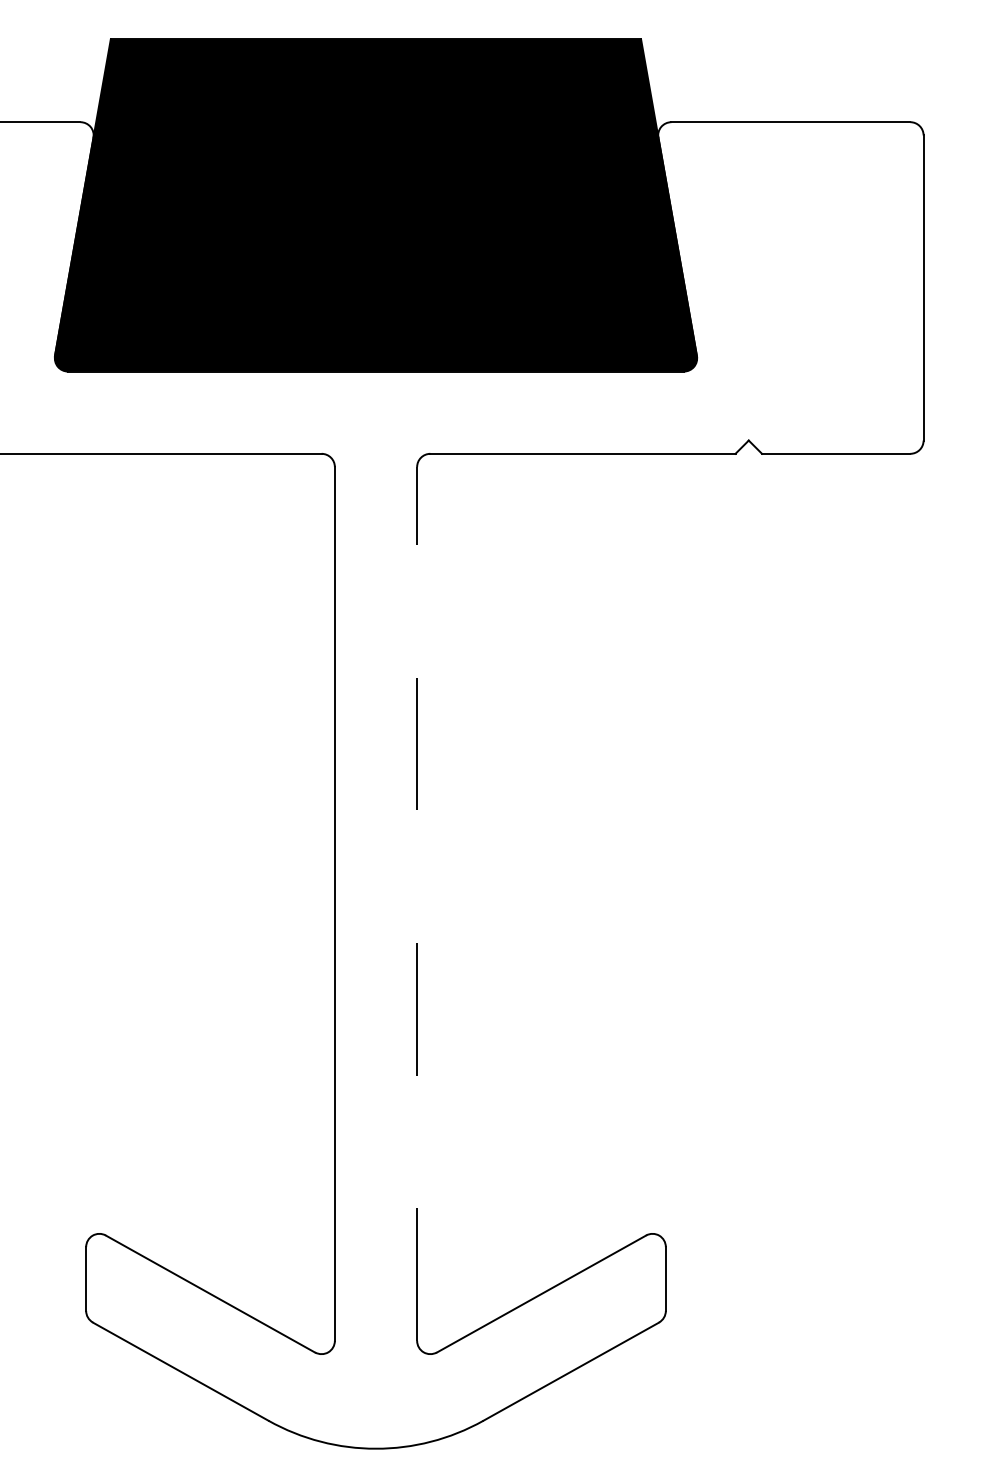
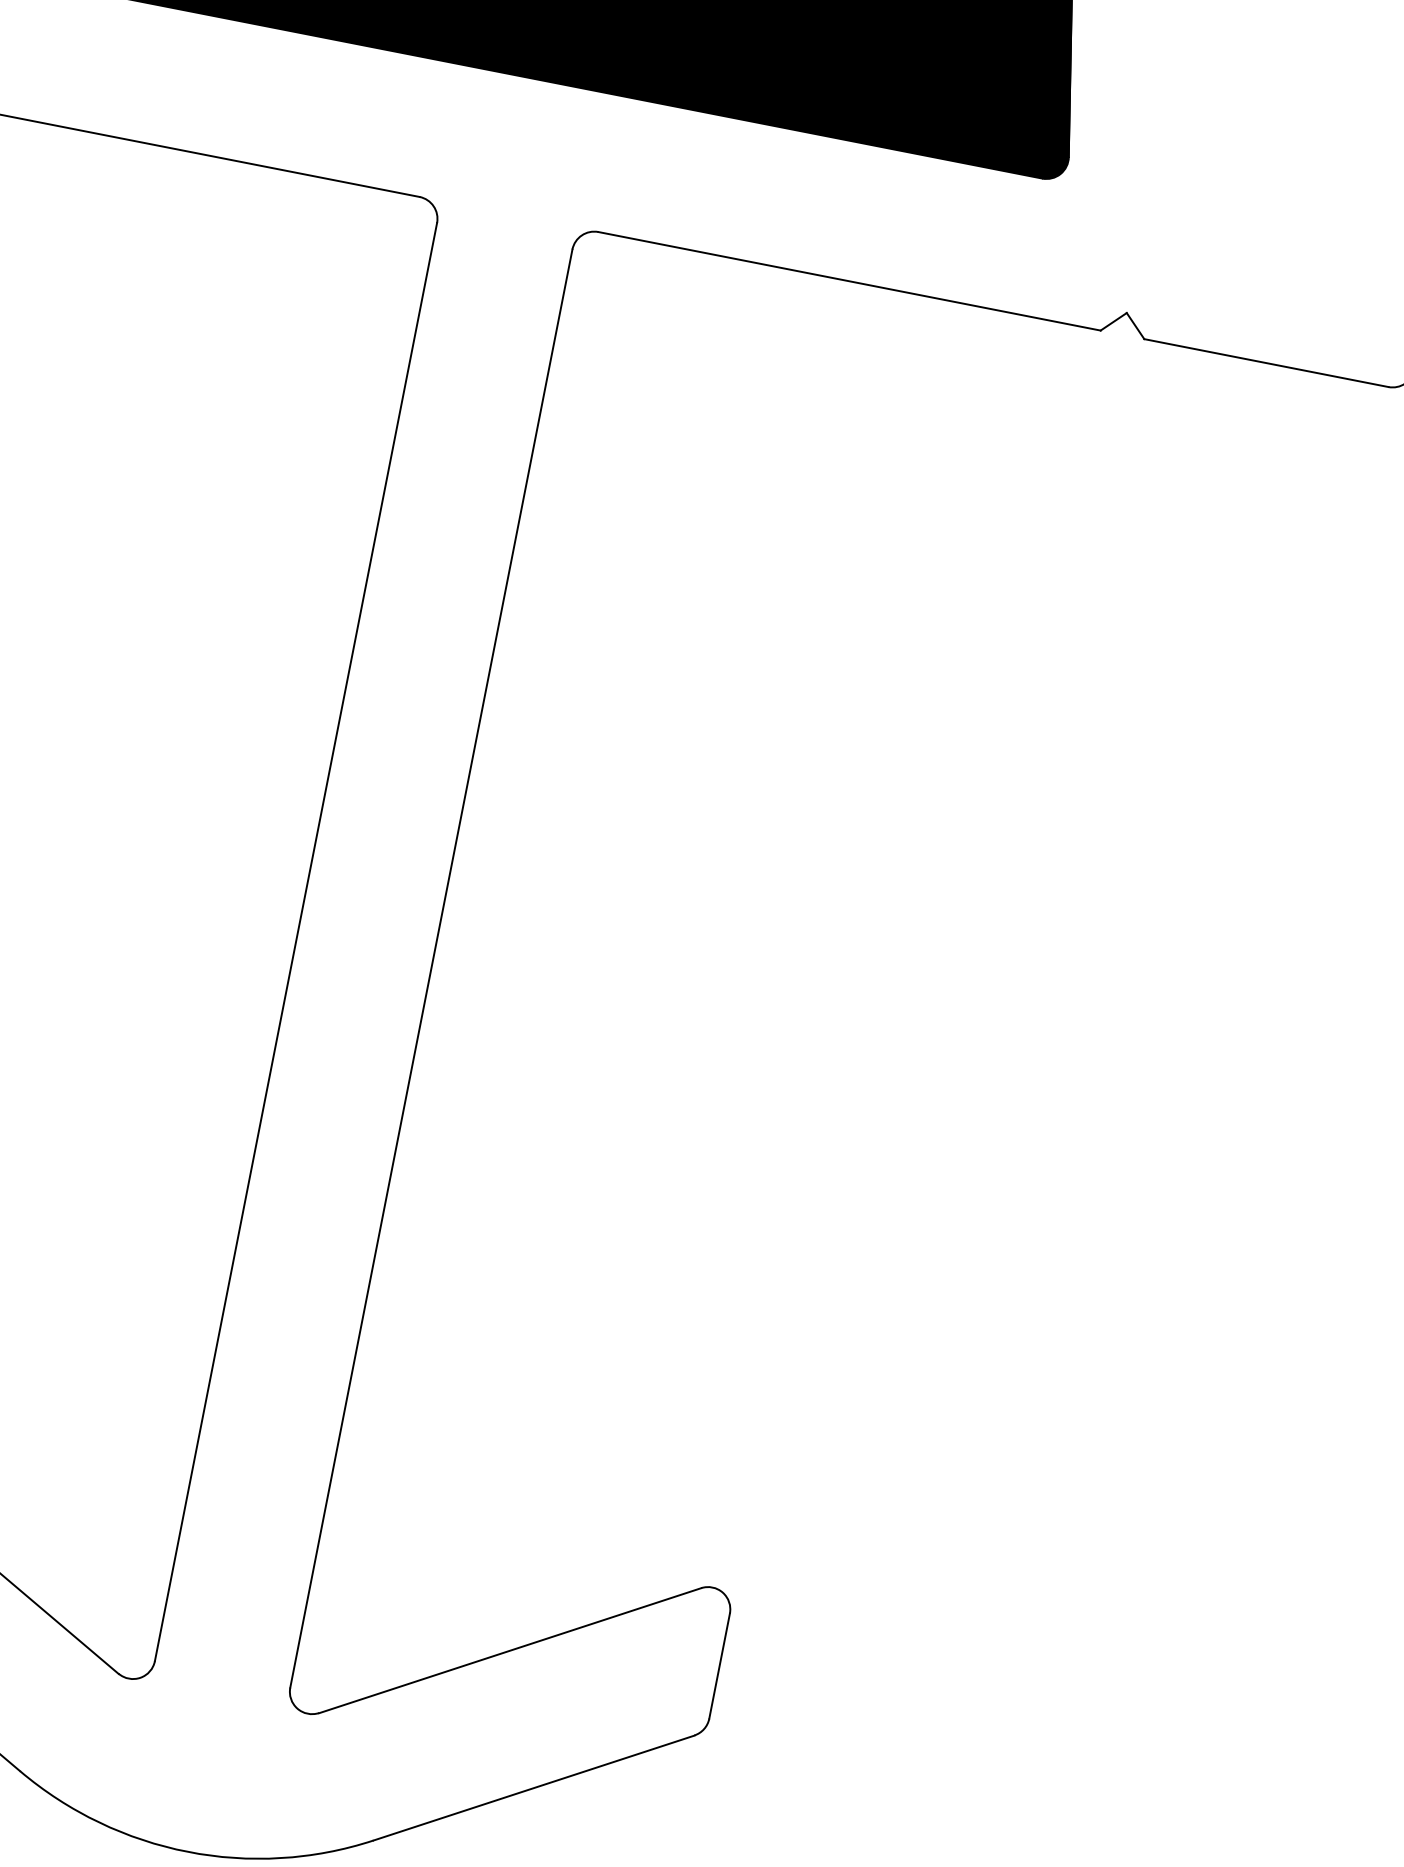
line: (417, 904) -> (431, 969), dashed -> solid

